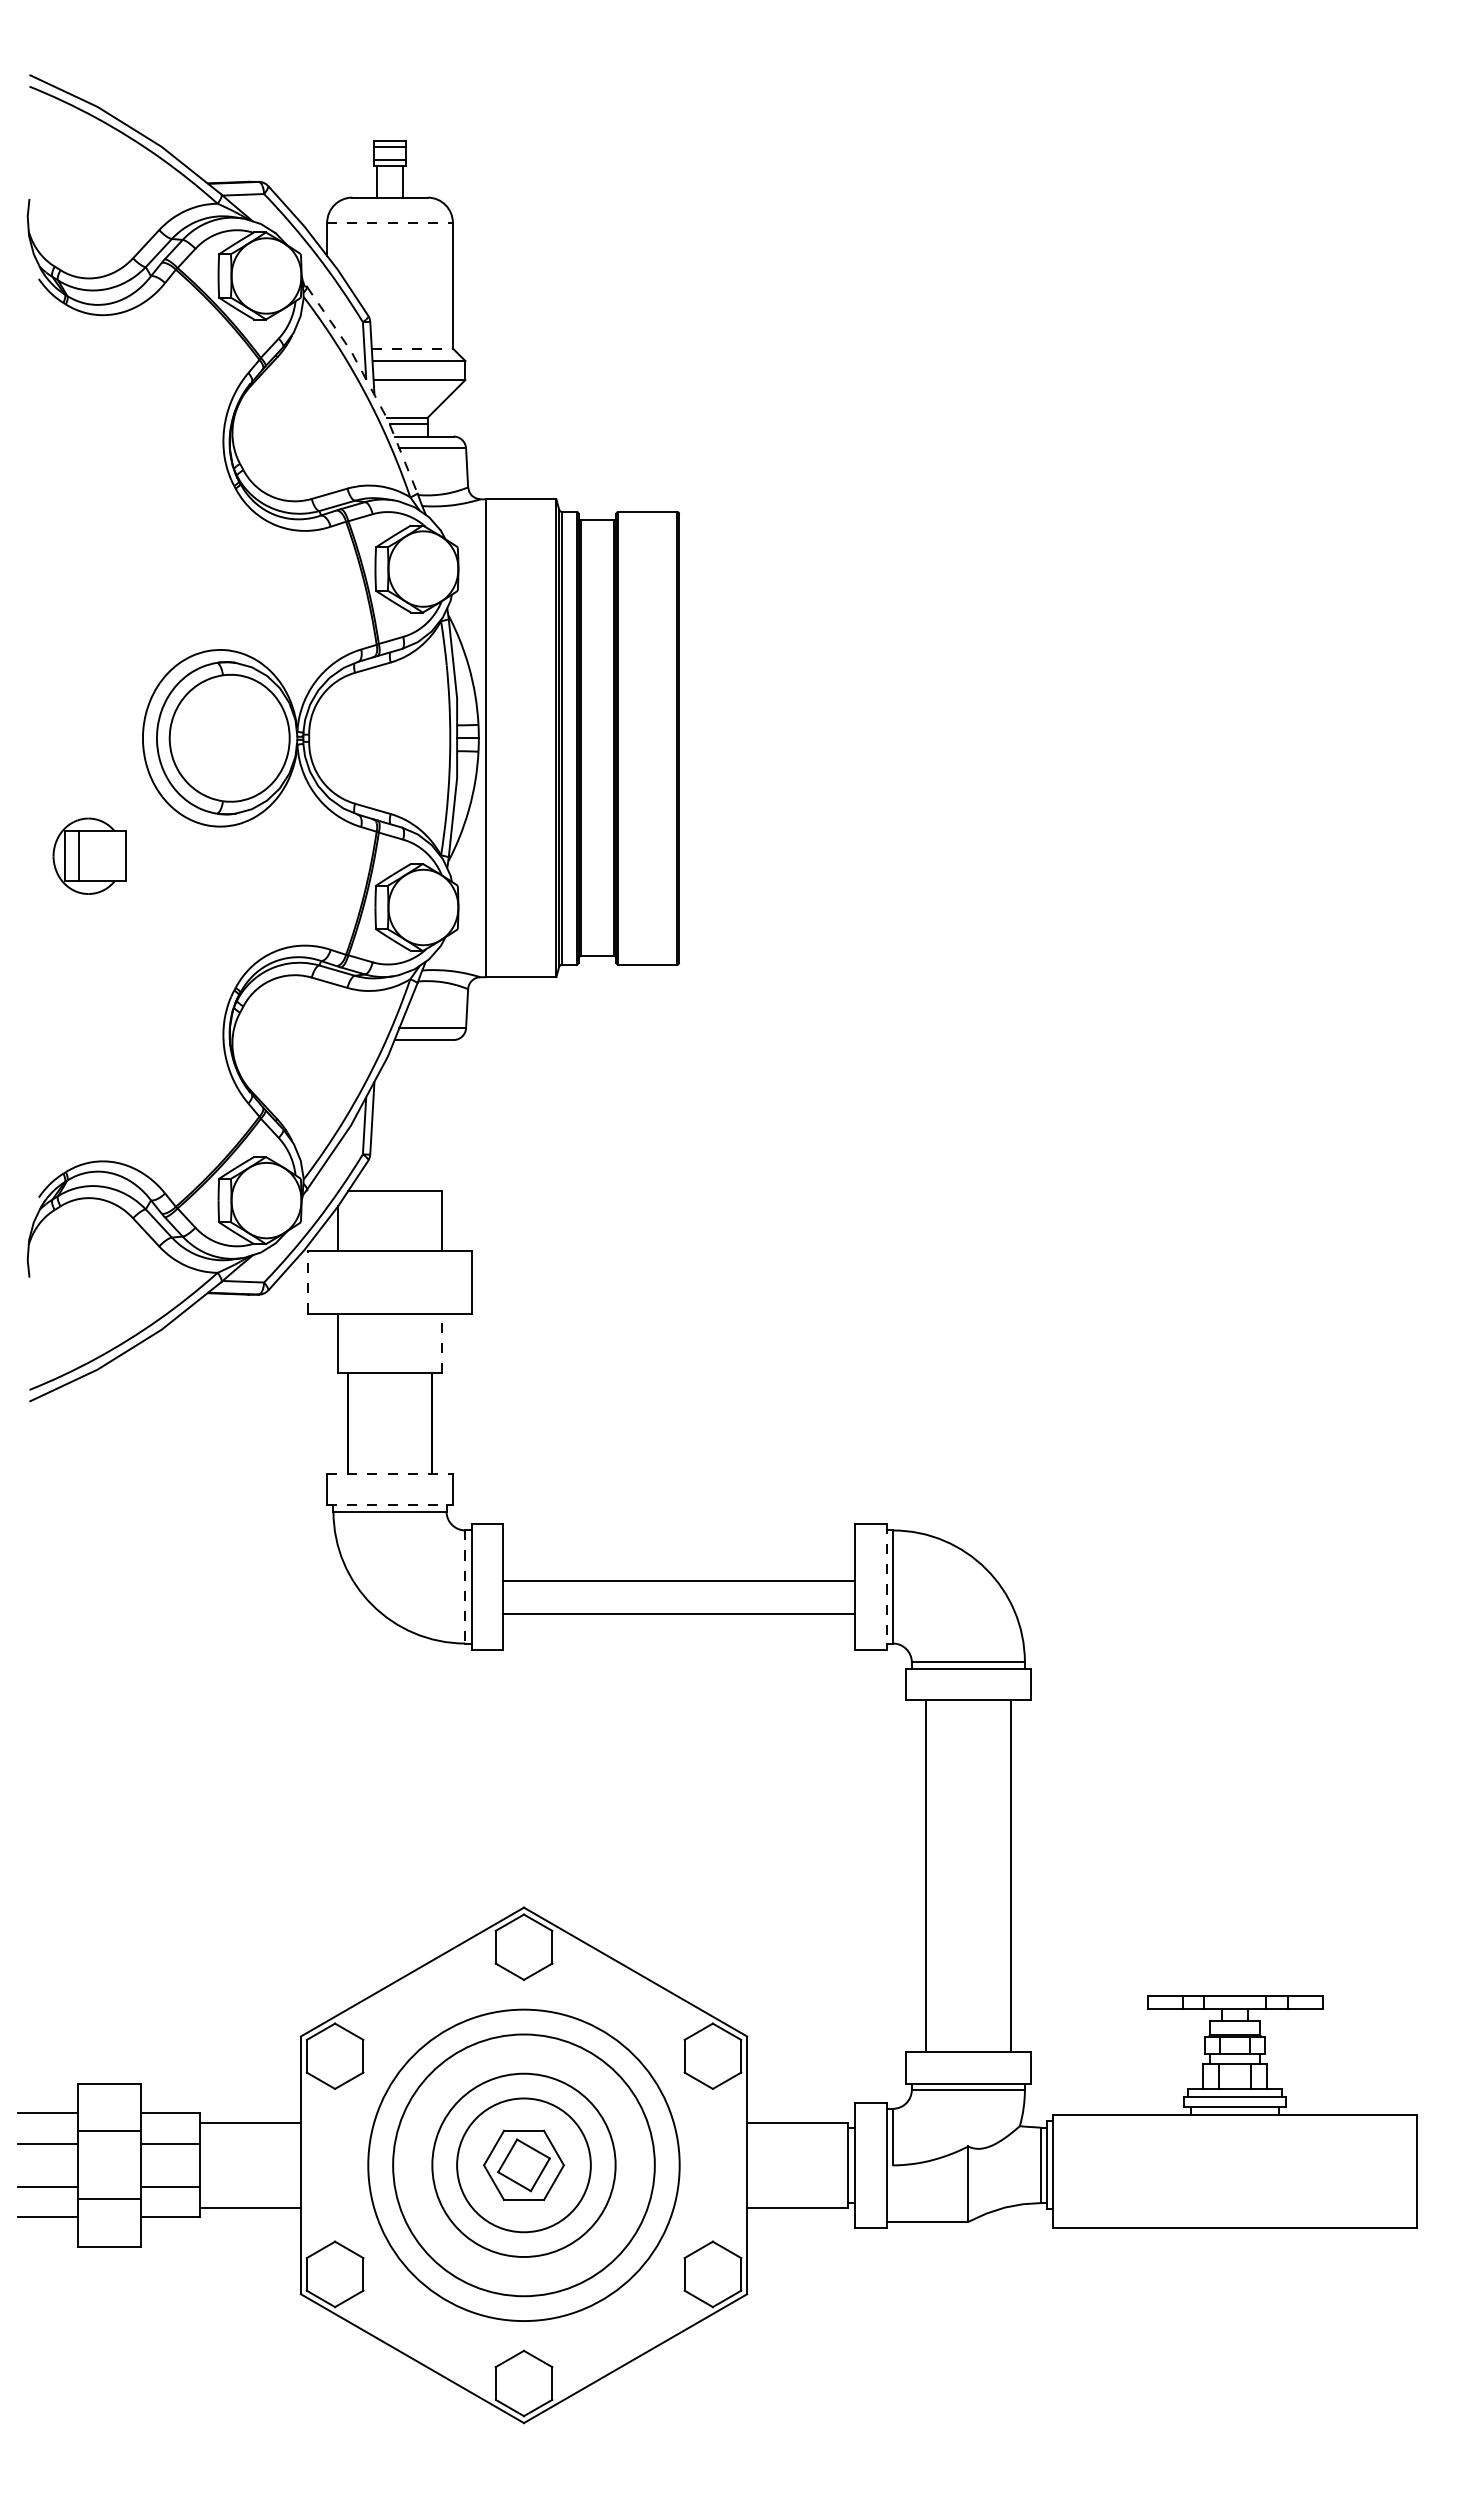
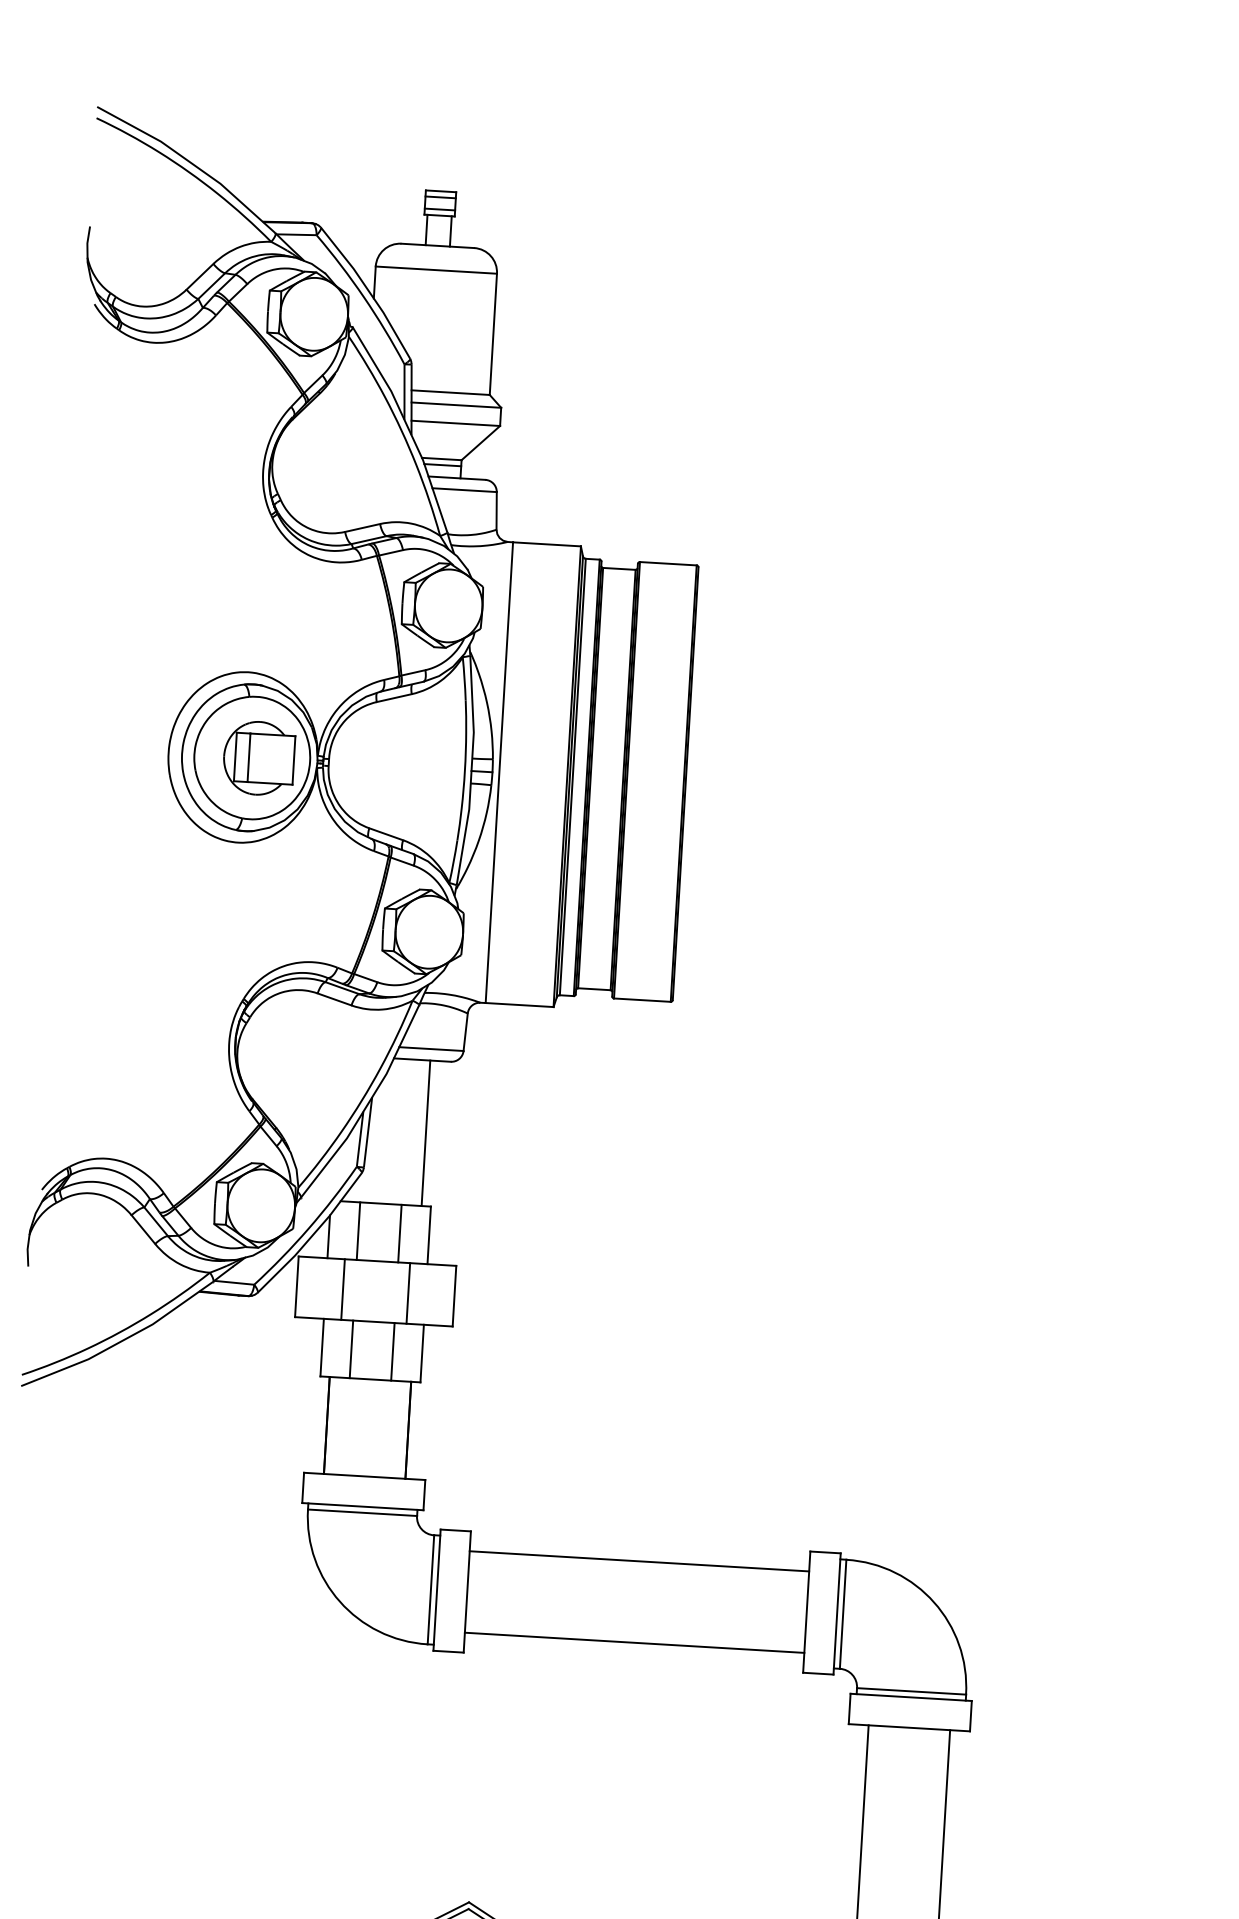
line: (390, 222) -> (436, 269), dashed -> solid
line: (412, 348) -> (450, 392), dashed -> solid
line: (369, 385) -> (407, 425), dashed -> solid
part: (89, 855) -> (258, 757), moved
line: (432, 1115) -> (426, 1133), added
line: (368, 1220) -> (358, 1230), added
line: (411, 1220) -> (399, 1233), added
line: (308, 1281) -> (297, 1286), dashed -> solid
line: (356, 1281) -> (343, 1289), added
line: (423, 1281) -> (407, 1292), added
line: (368, 1343) -> (351, 1349), added
line: (411, 1343) -> (392, 1351), added
line: (441, 1343) -> (421, 1353), dashed -> solid
line: (390, 1473) -> (365, 1476), dashed -> solid
line: (390, 1505) -> (363, 1506), dashed -> solid
line: (679, 1581) -> (634, 1643), moved
line: (465, 1586) -> (431, 1589), dashed -> solid
line: (886, 1587) -> (836, 1614), dashed -> solid
line: (679, 1613) -> (639, 1561), moved

